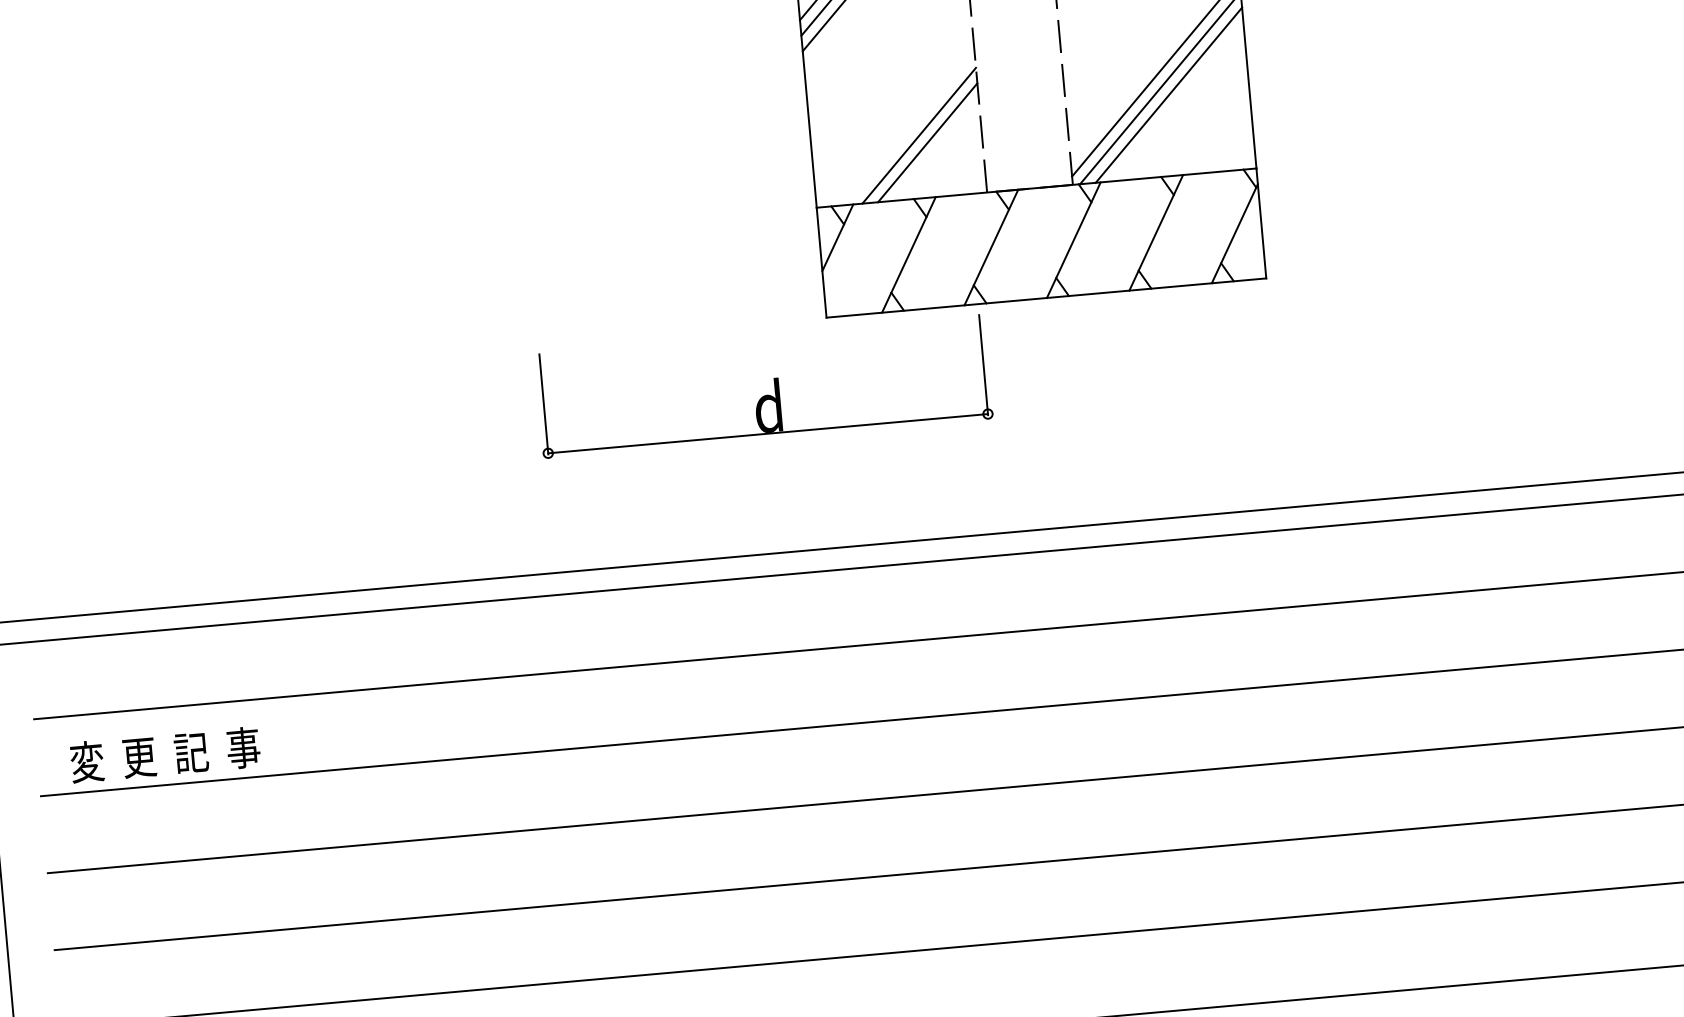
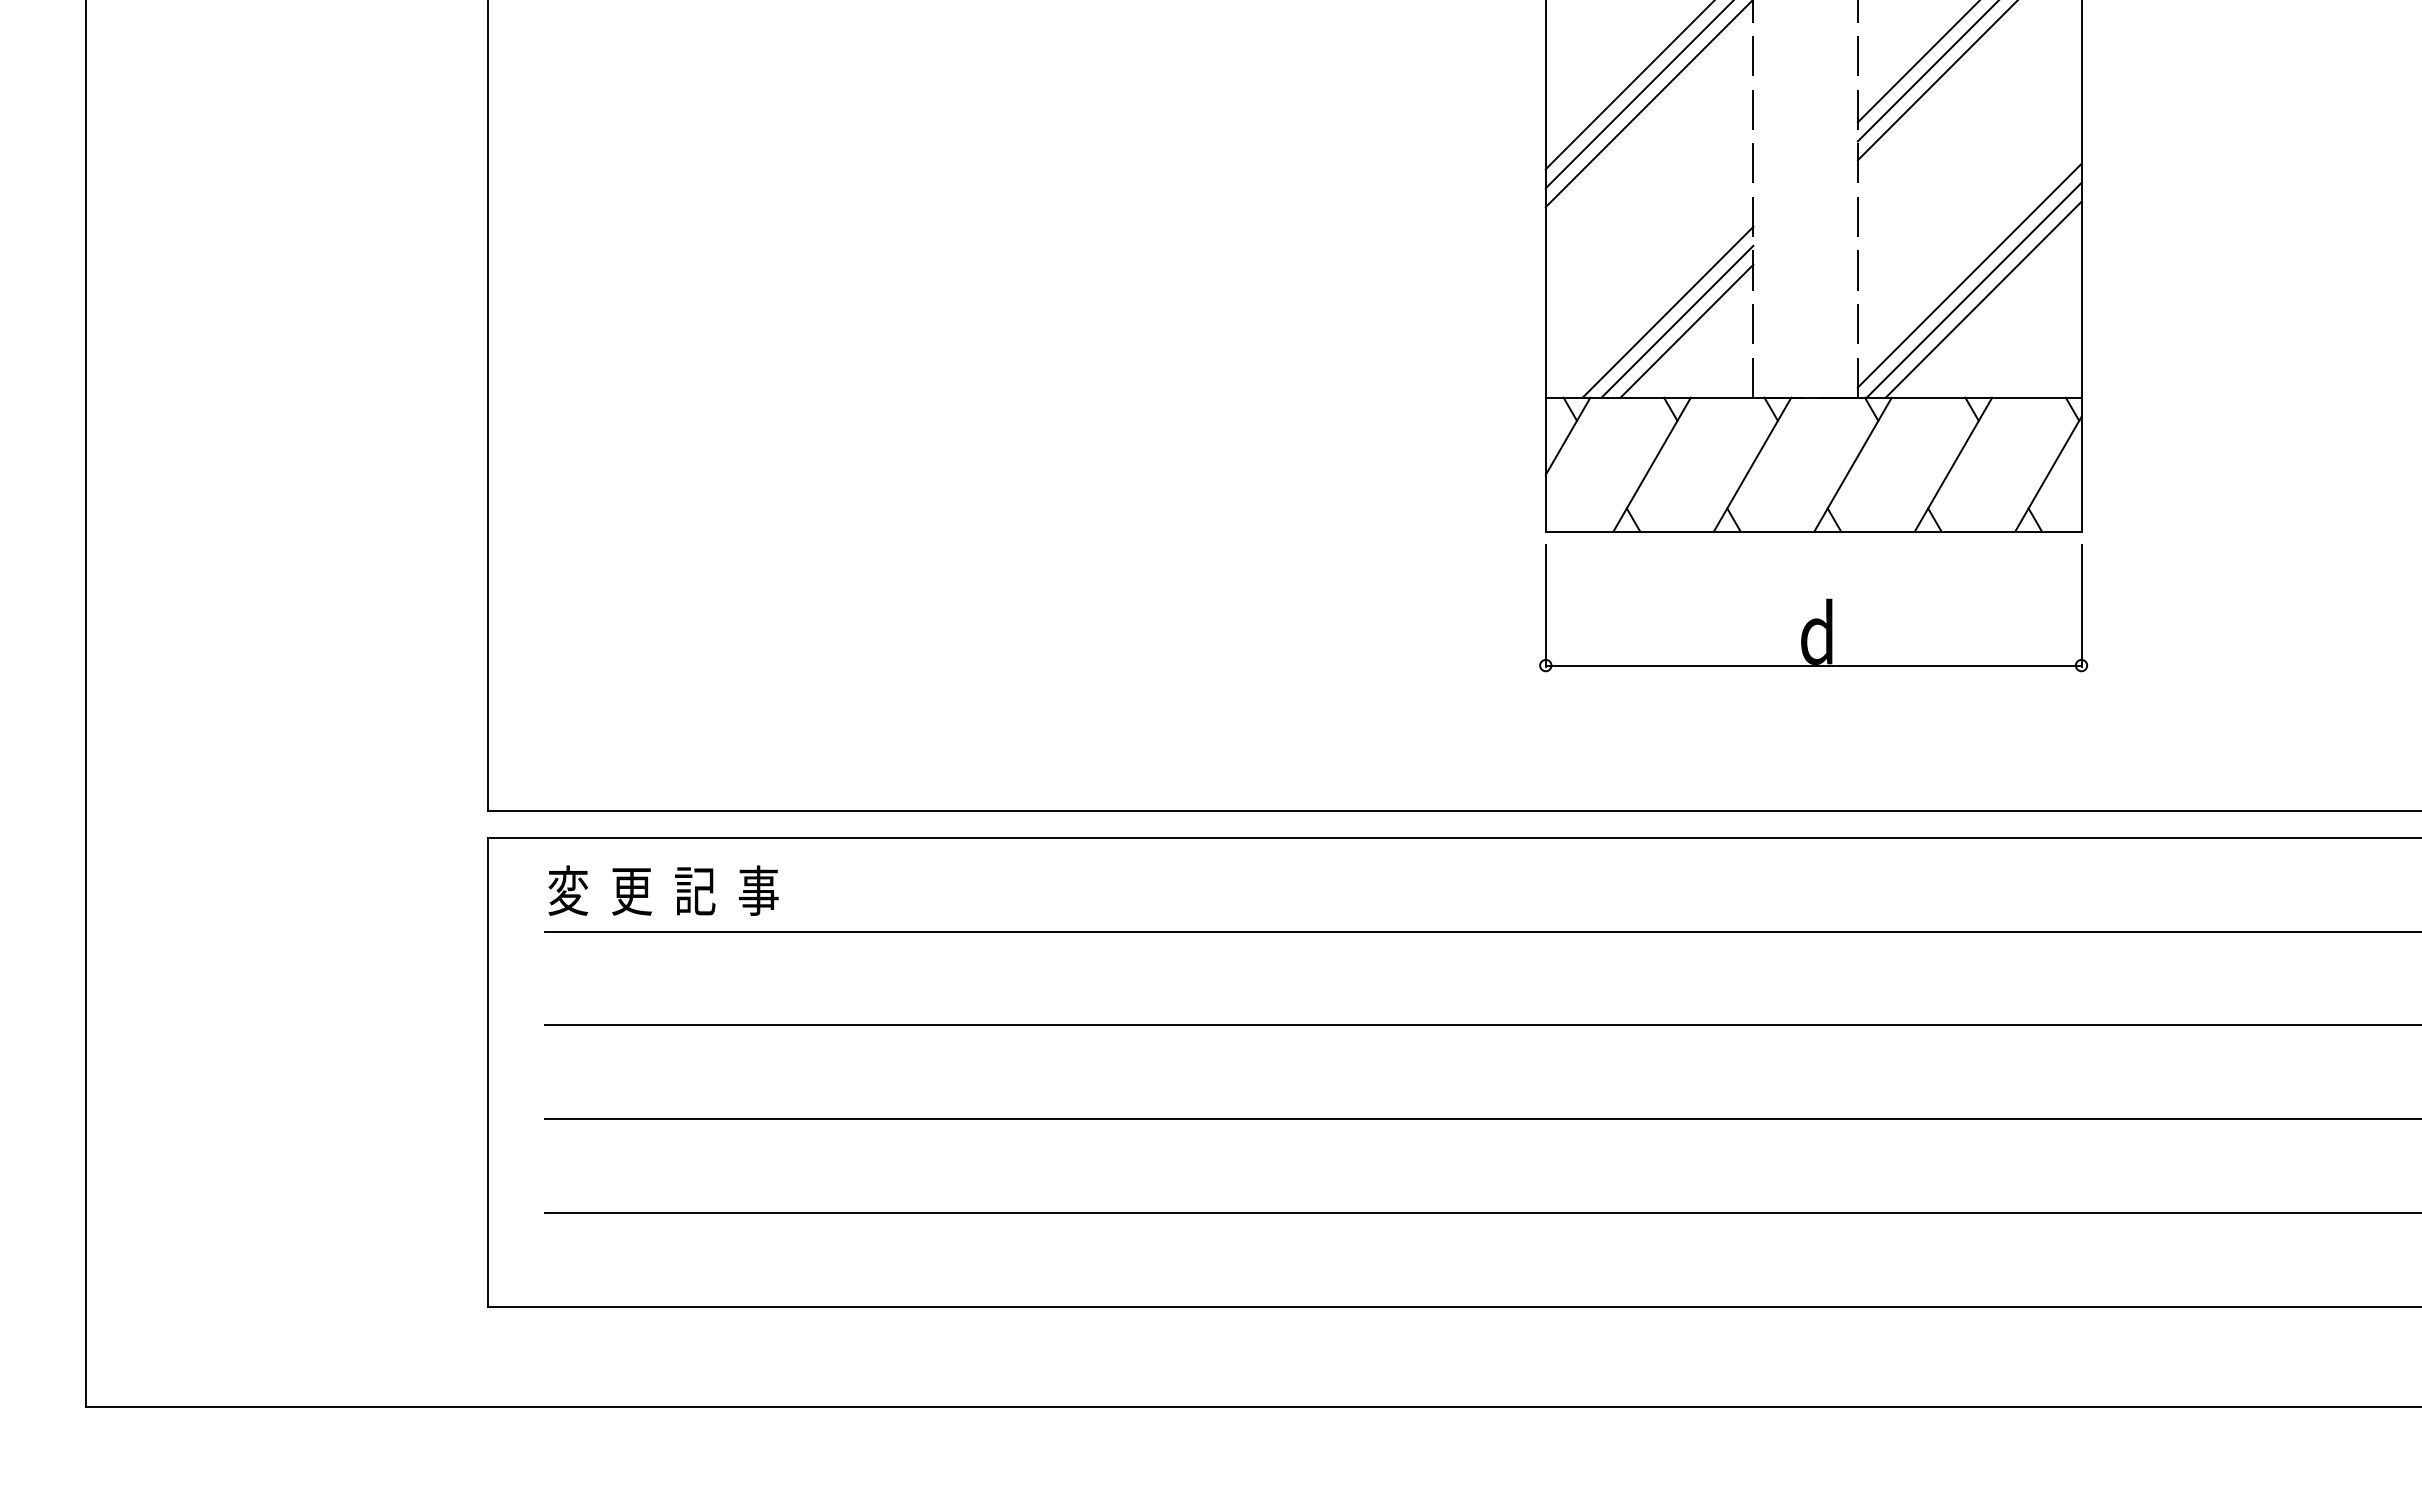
line: (910, 128) -> (1667, 311), added
part: (765, 394) -> (1814, 618), moved
text: (165, 754) -> (663, 890), moved

